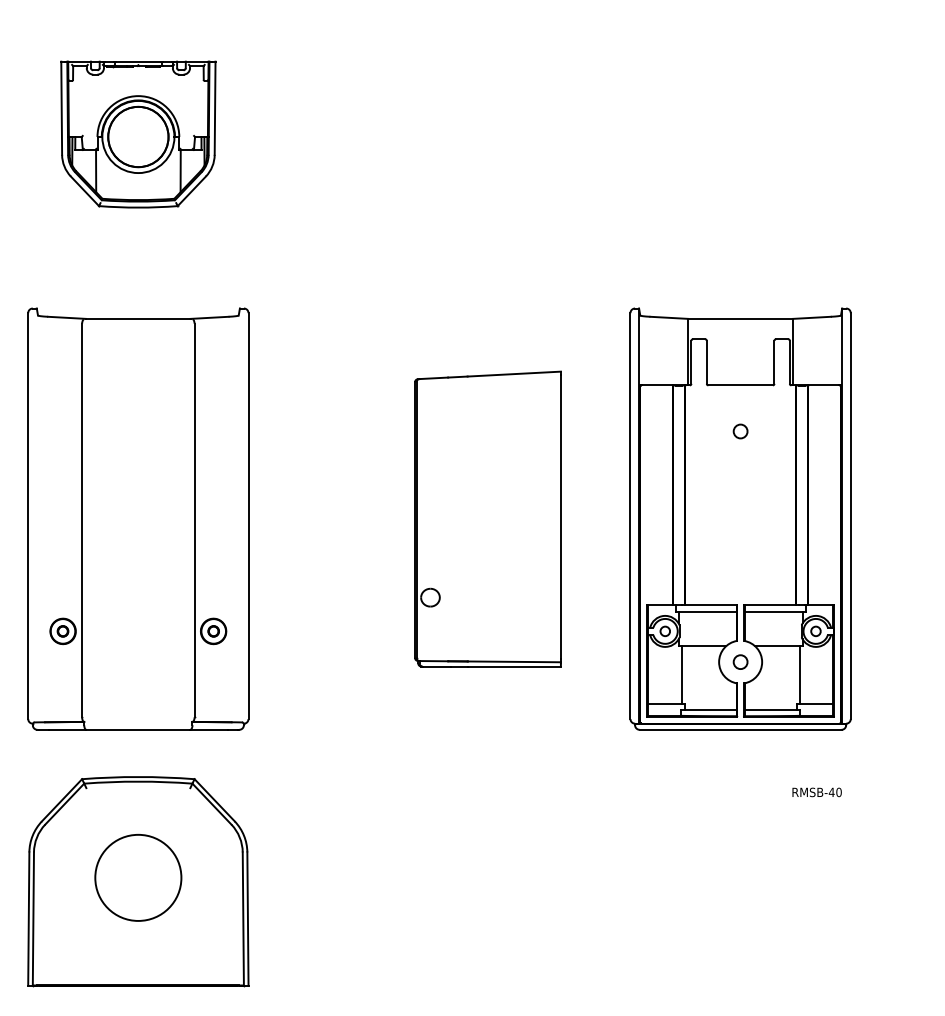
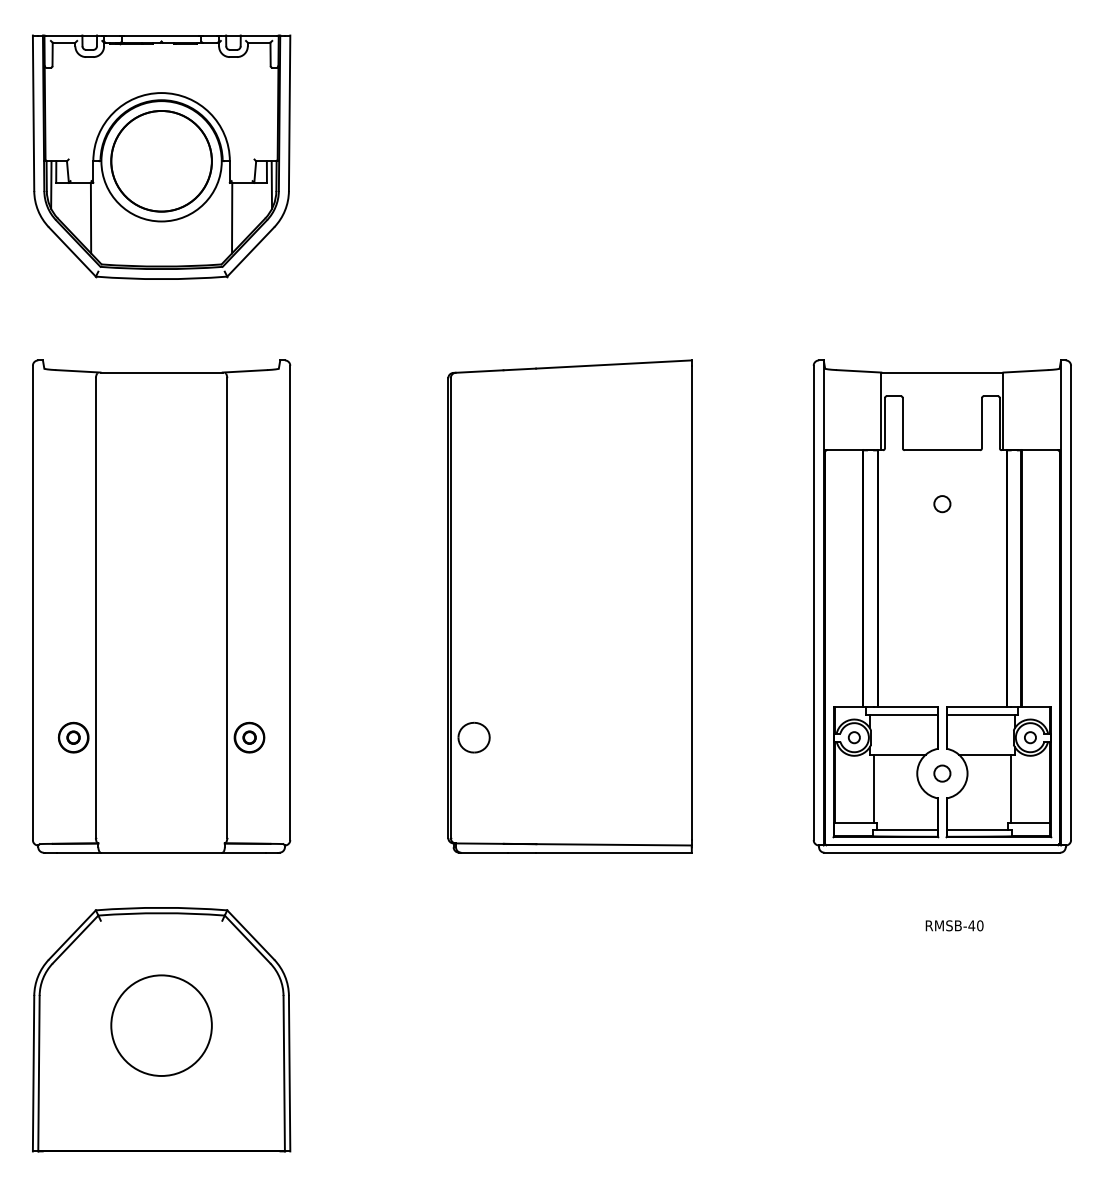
part: (138, 134) -> (161, 157), size x1.43
part: (487, 518) -> (569, 605), size x1.43
part: (740, 518) -> (942, 605), moved

